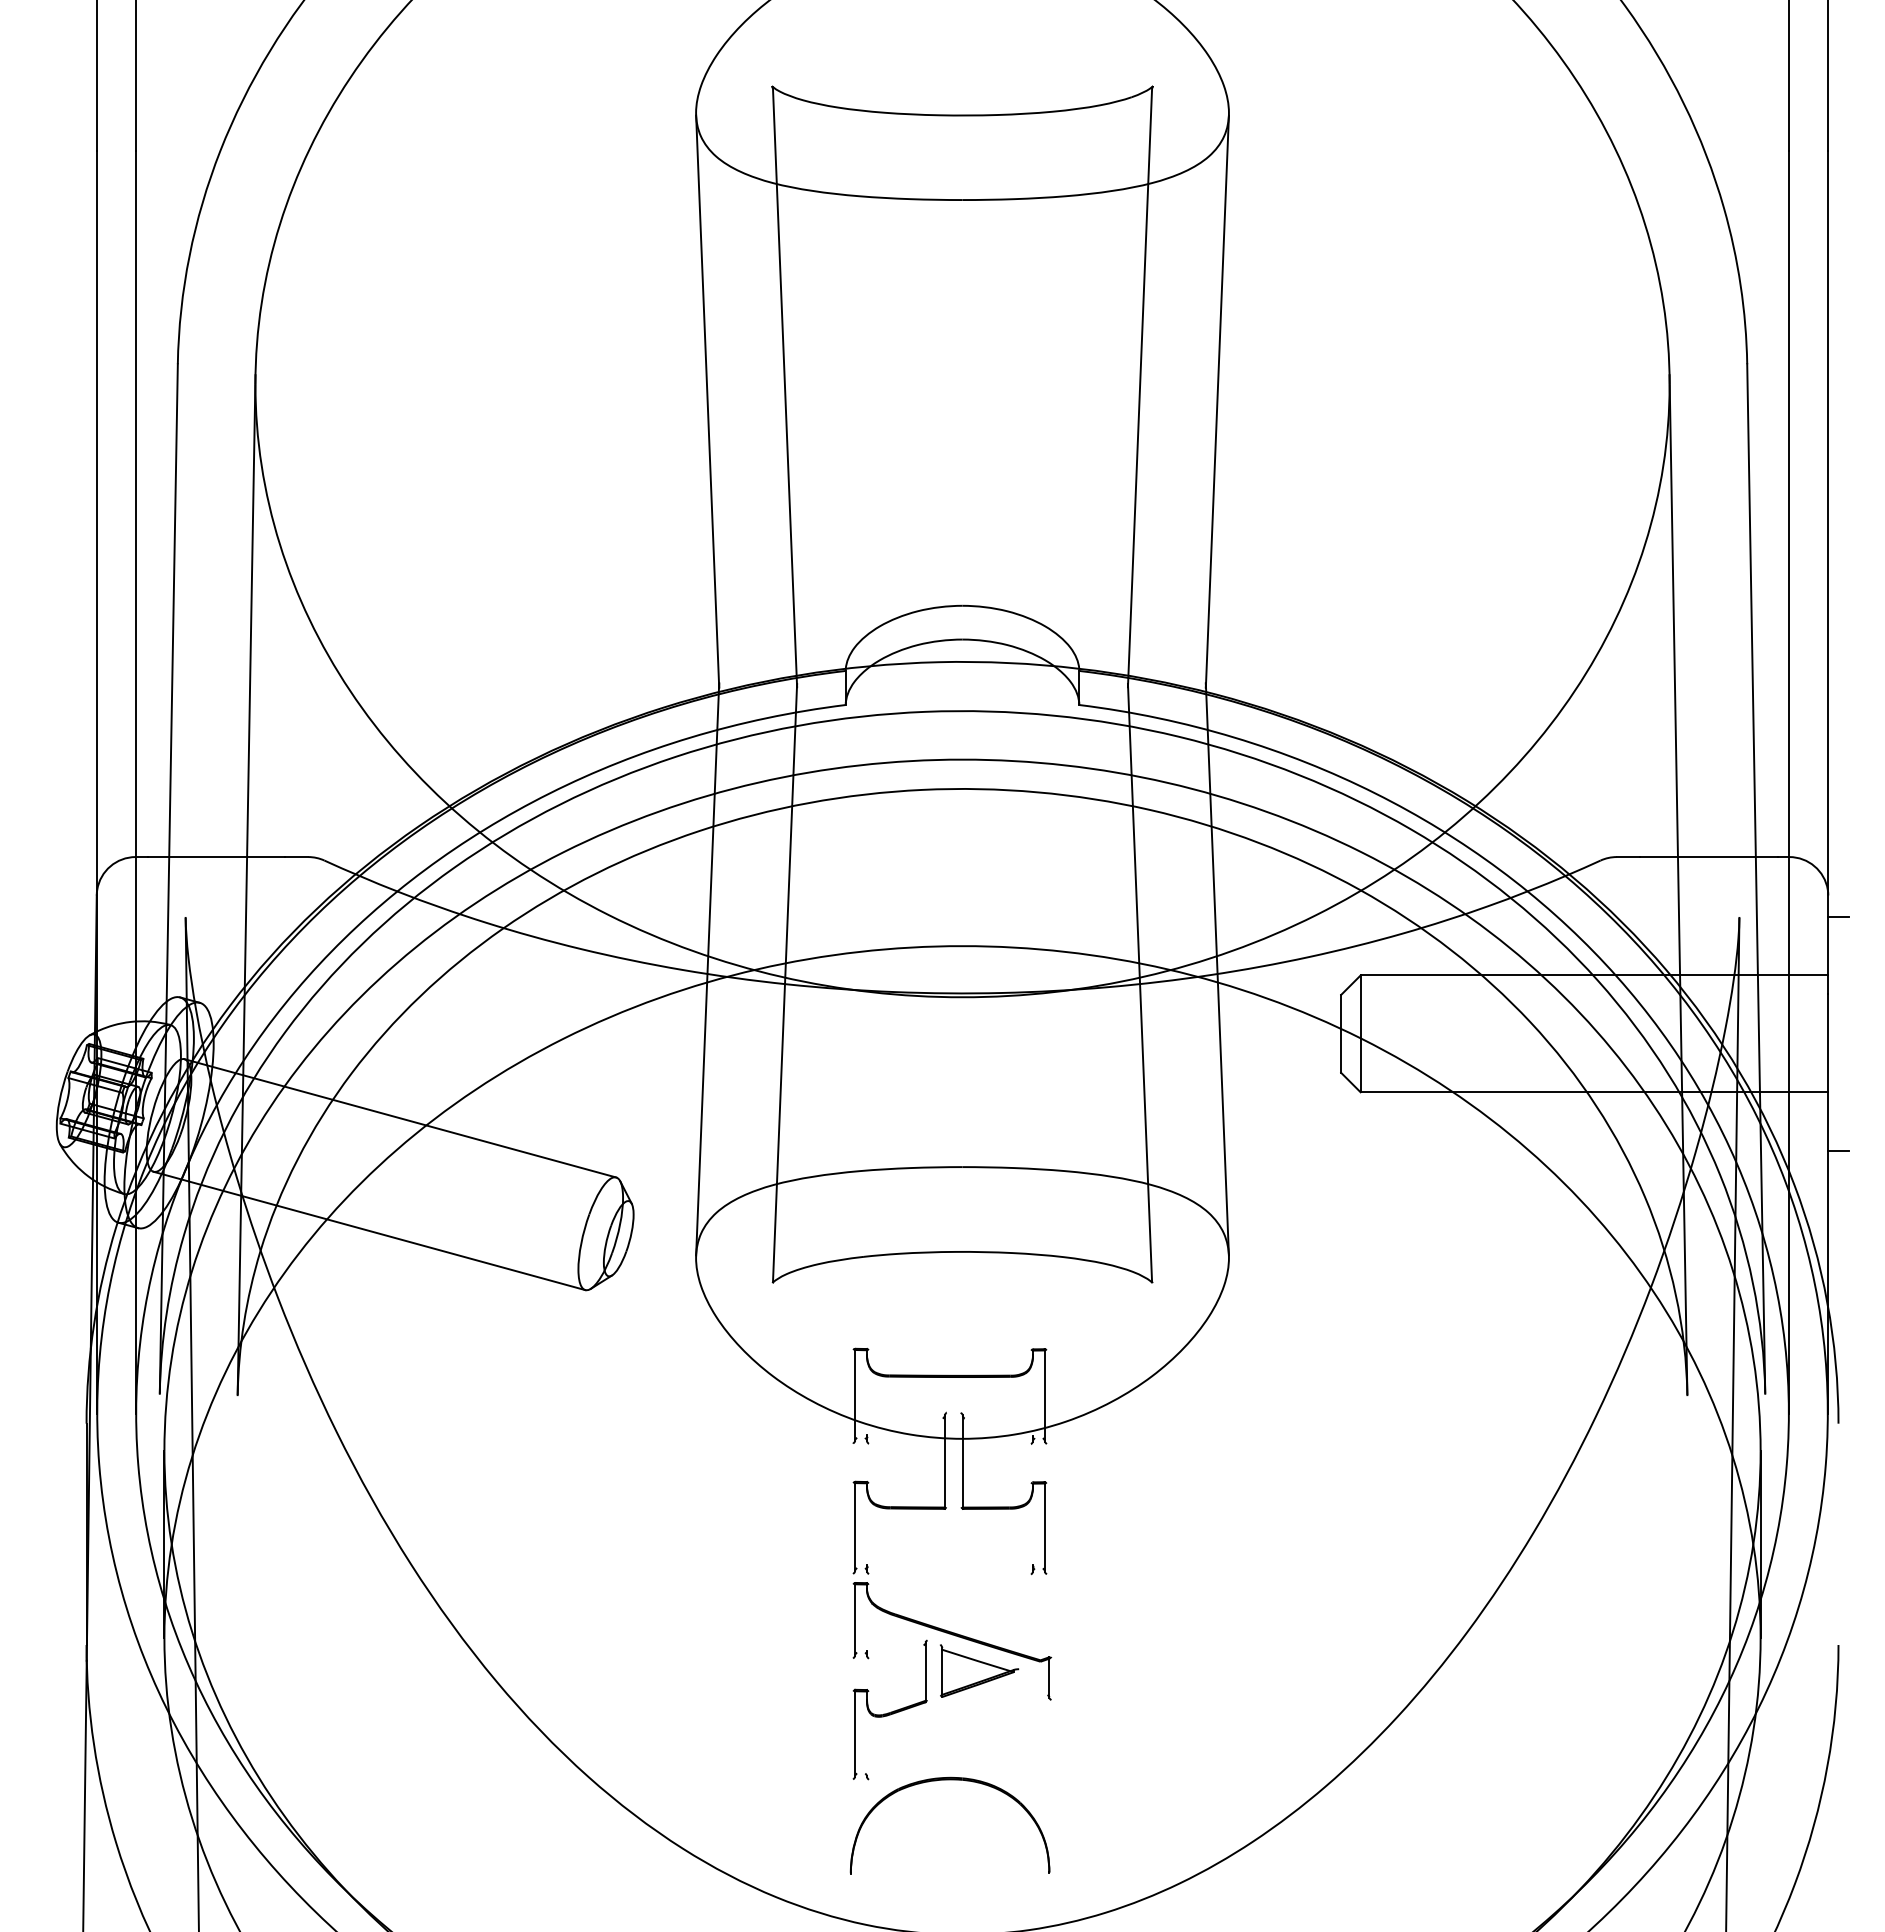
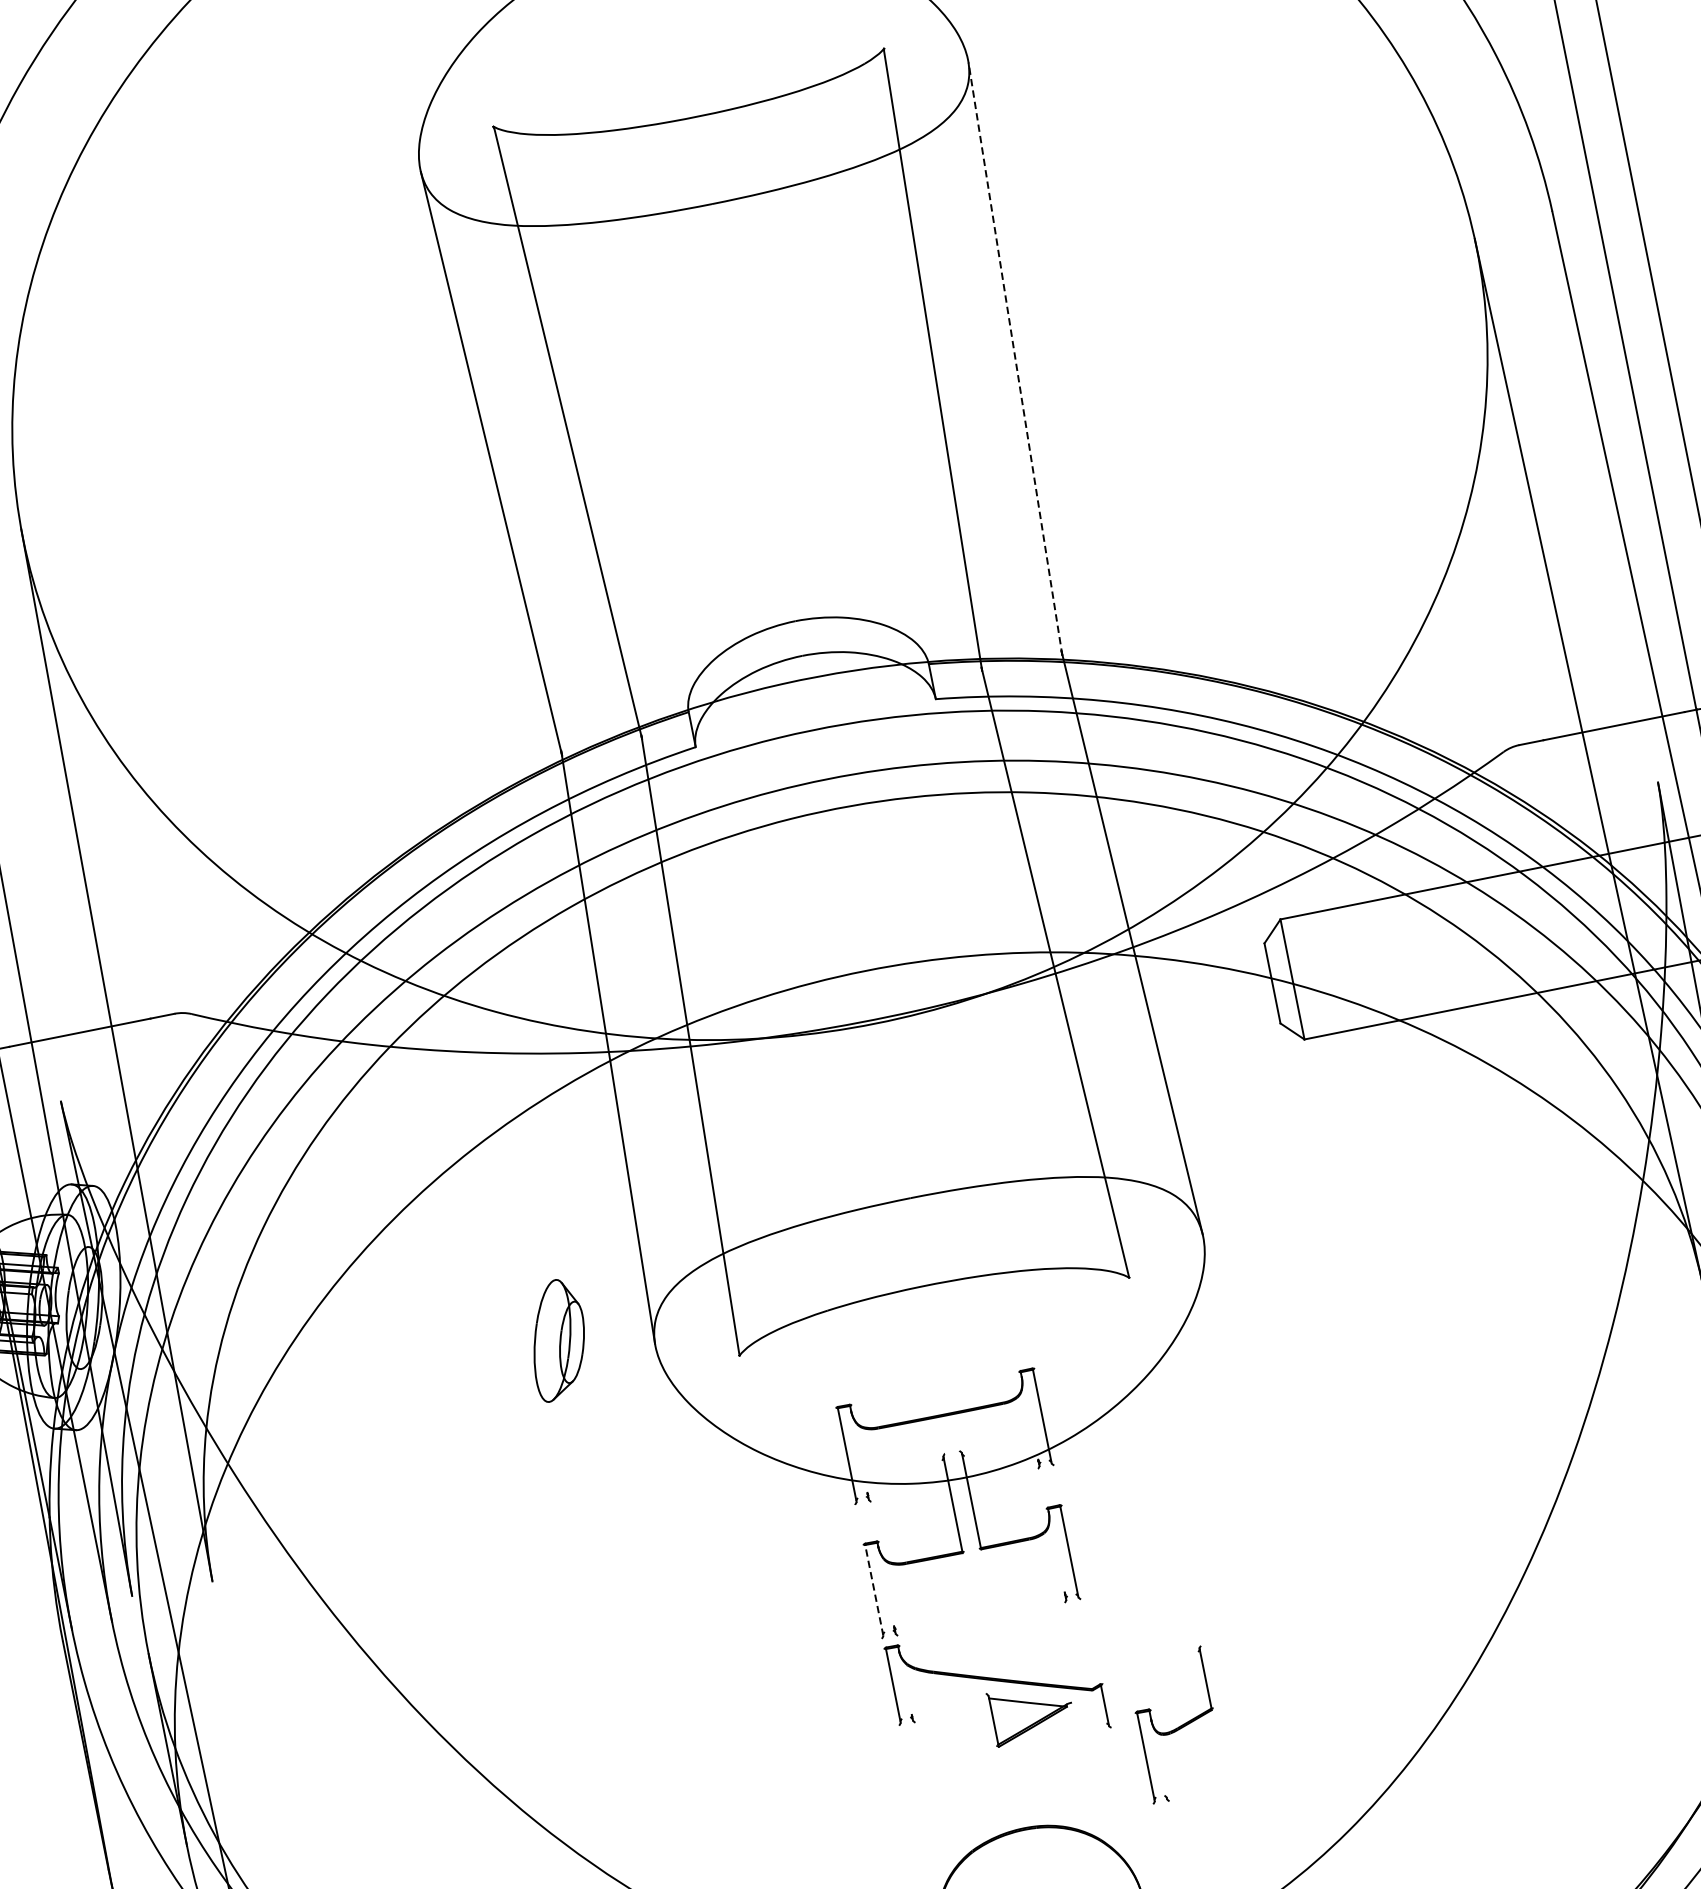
line: (1217, 401) -> (1015, 358), solid -> dashed
line: (400, 1118) -> (323, 1263), removed
line: (369, 1230) -> (314, 1385), removed
line: (855, 1526) -> (874, 1589), solid -> dashed
part: (889, 1709) -> (1176, 1724), moved

